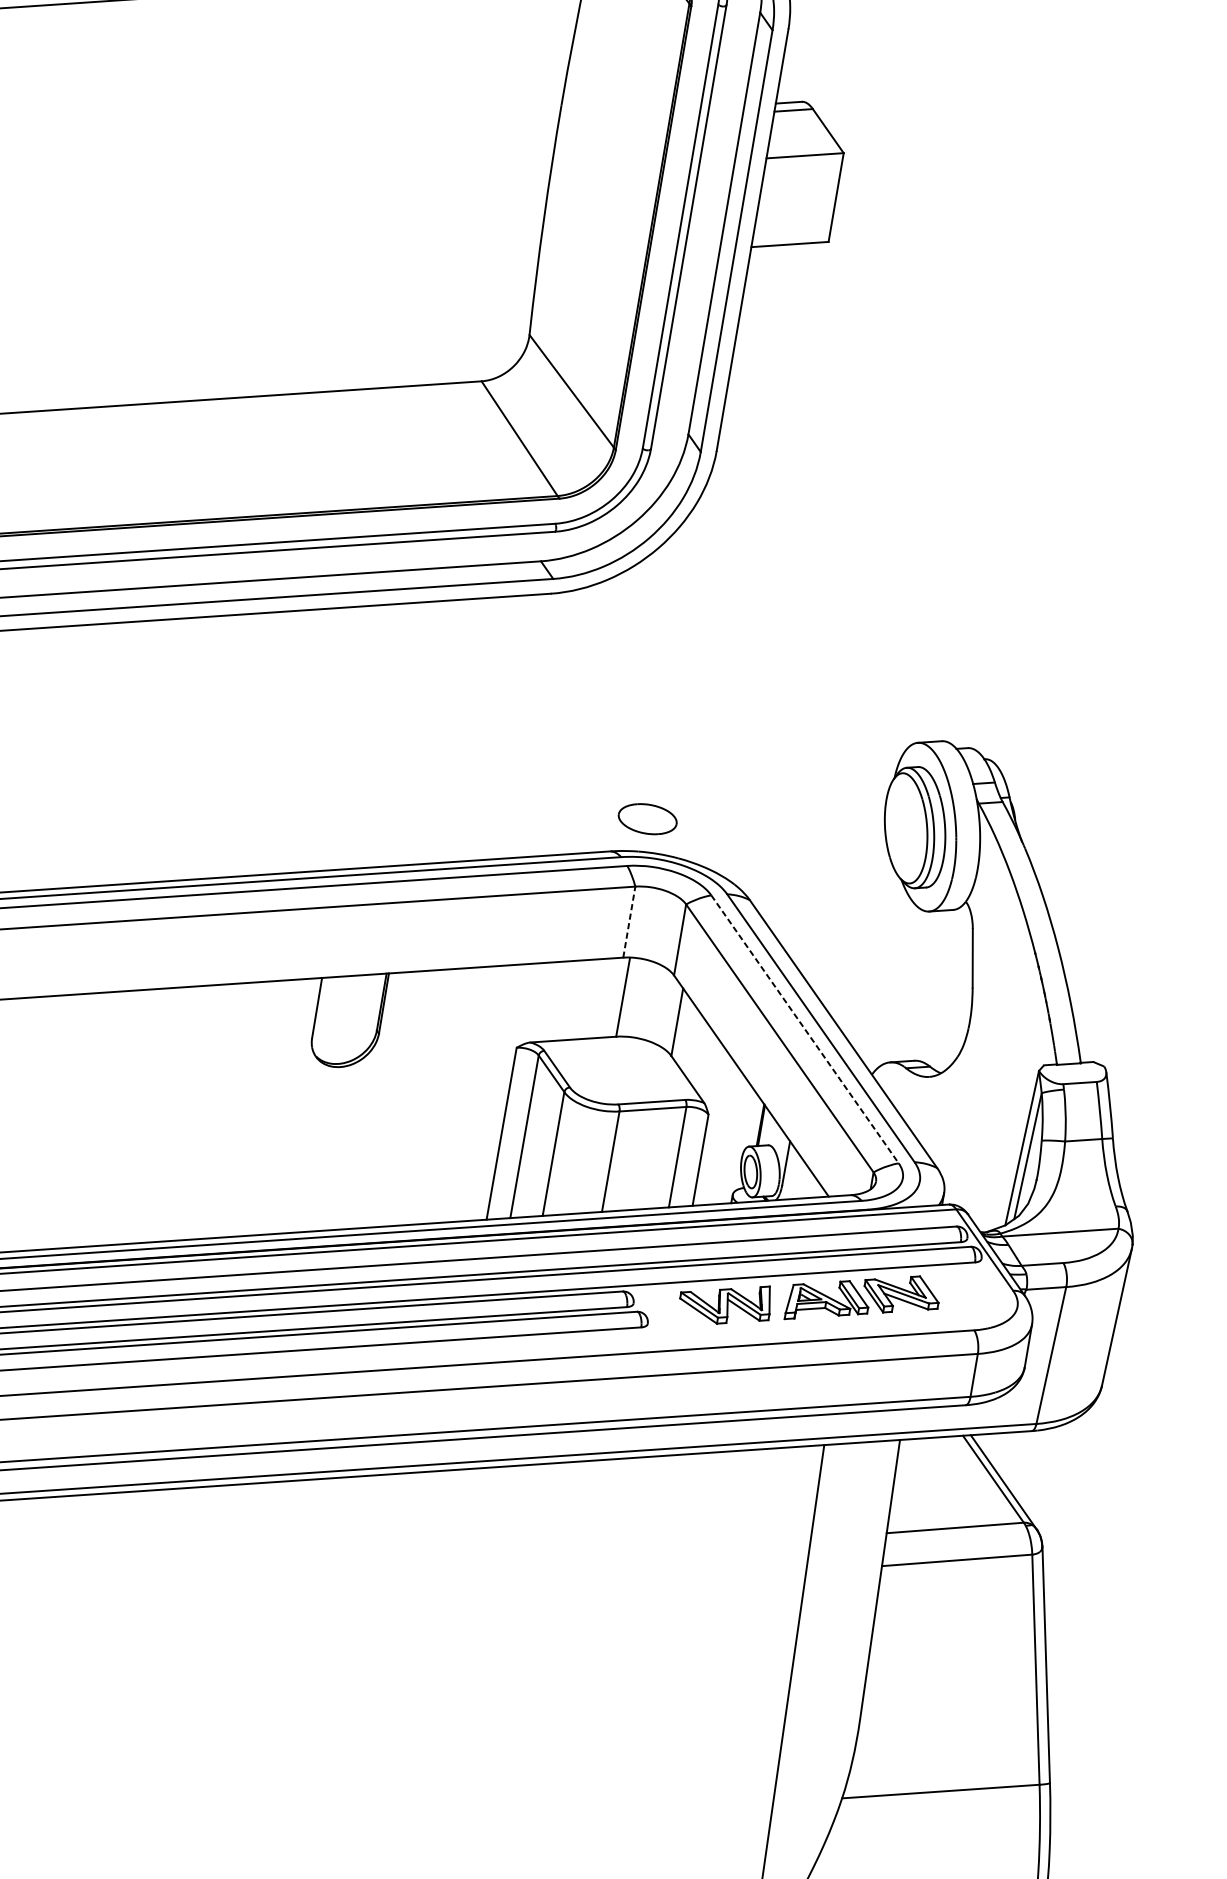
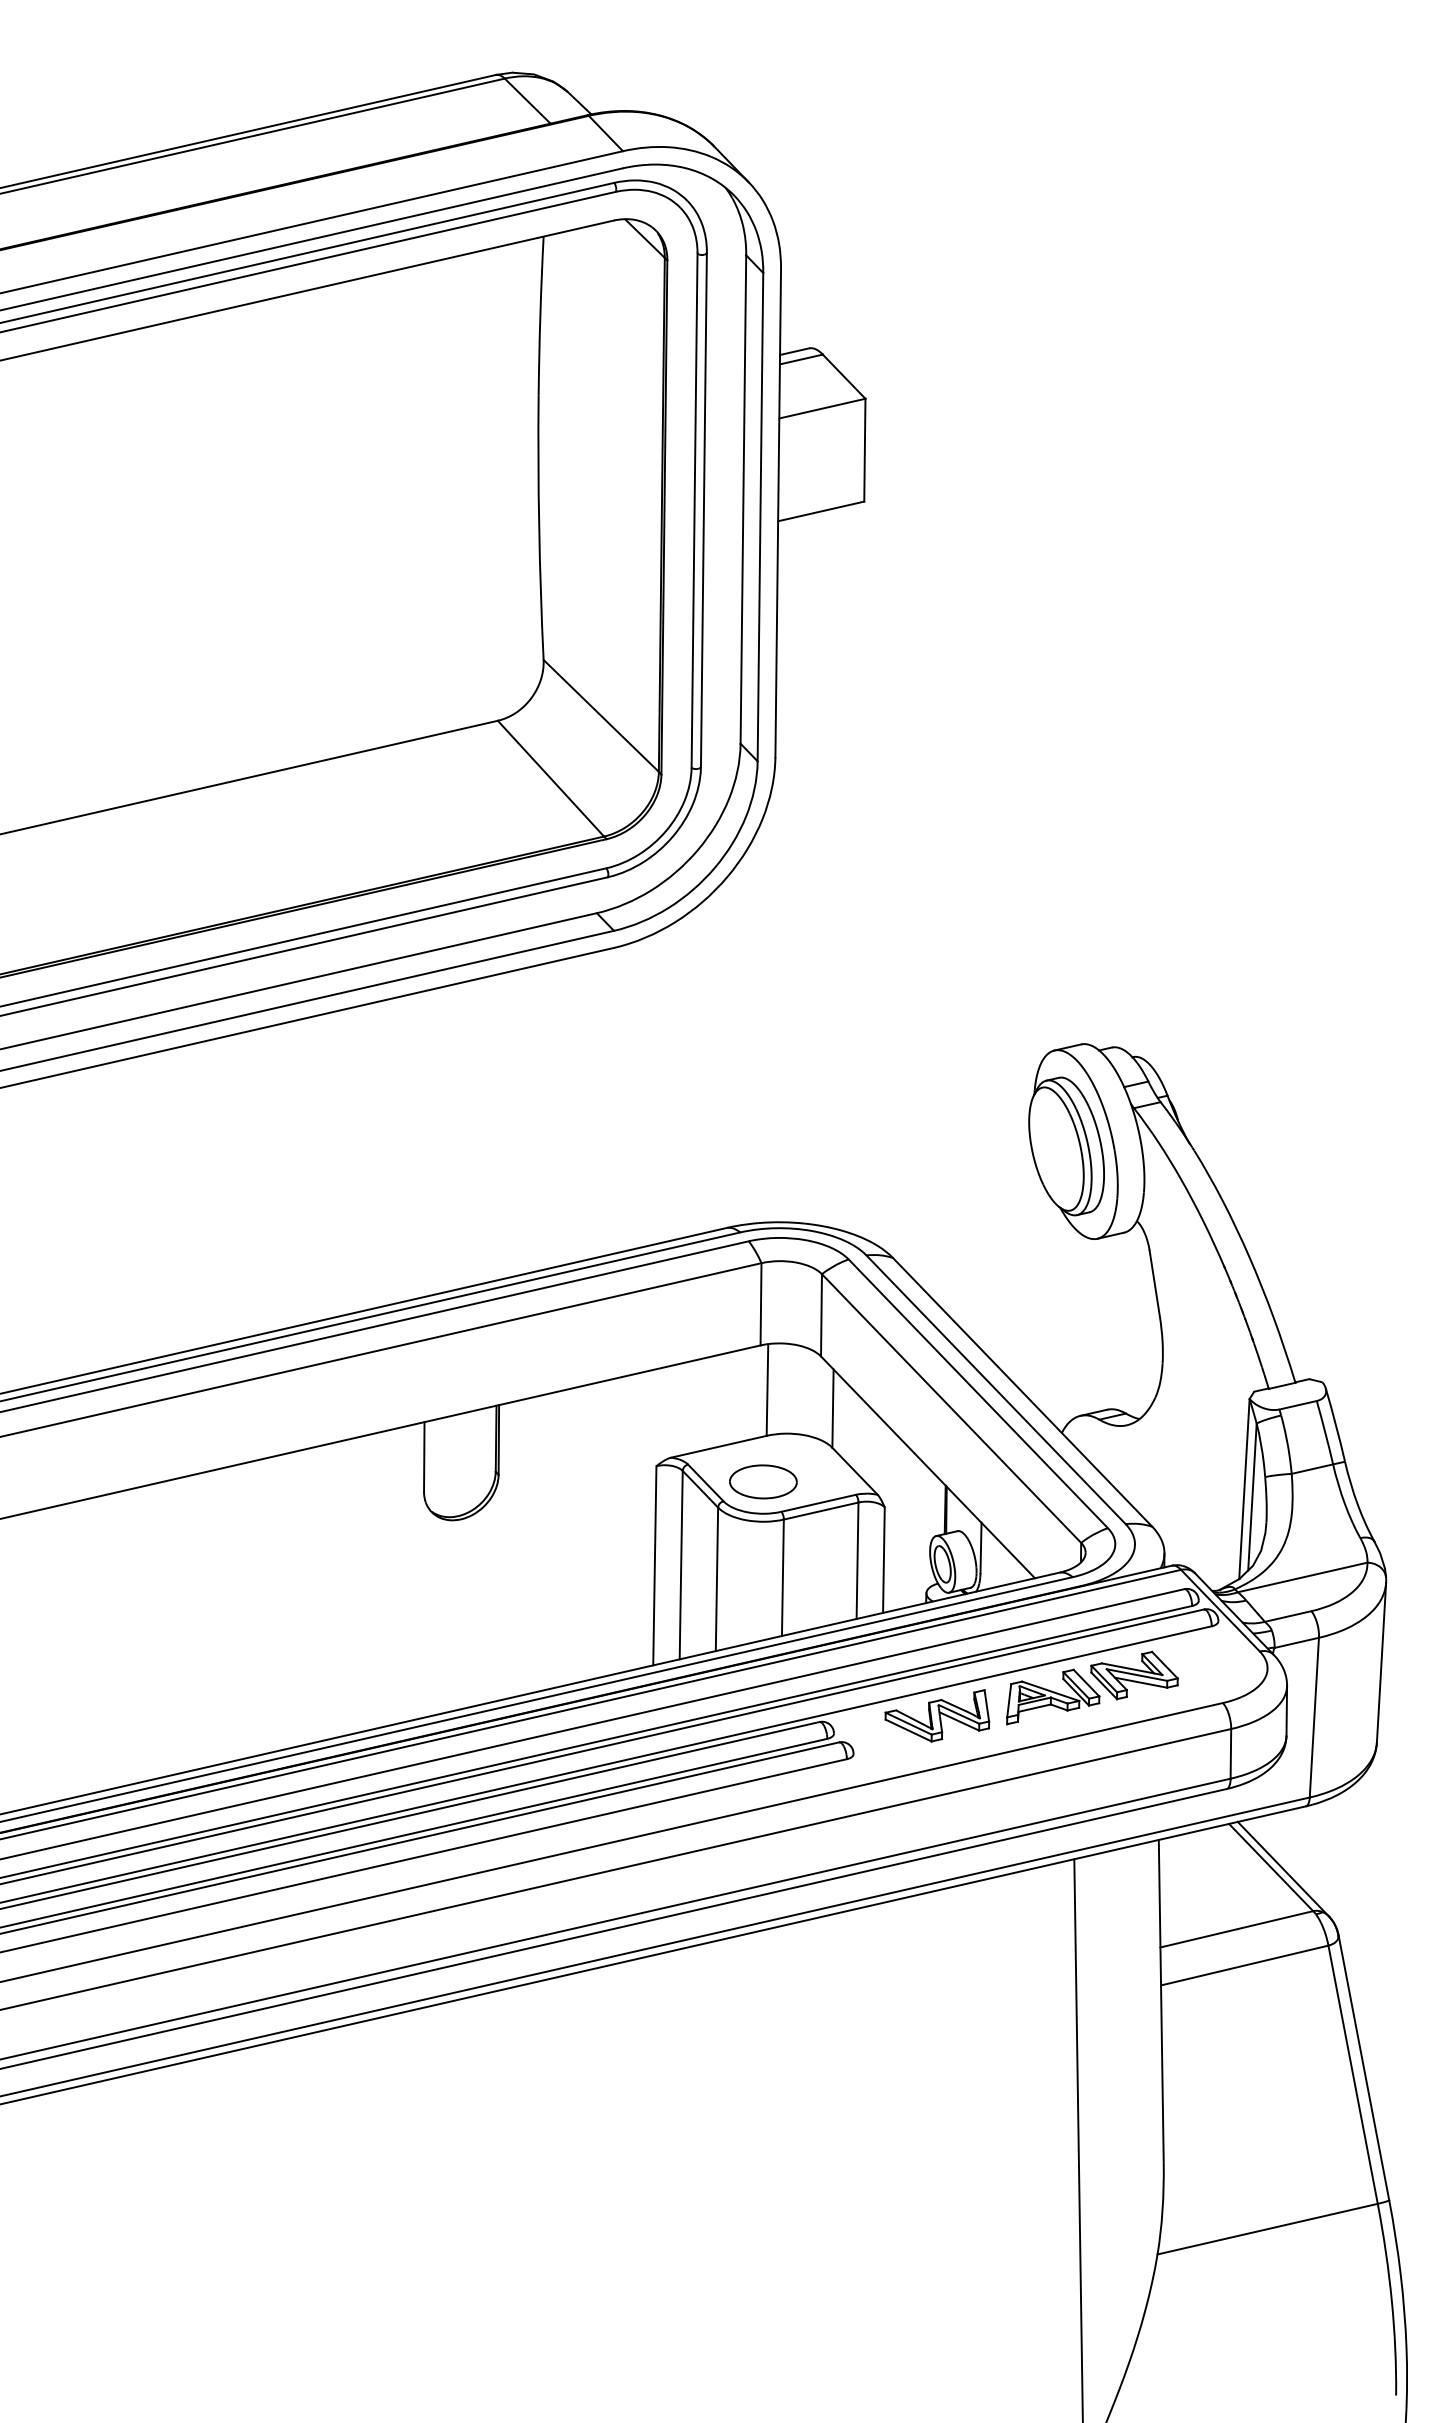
part: (647, 818) -> (763, 1481), moved
line: (629, 921) -> (761, 1303), dashed -> solid
line: (805, 1029) -> (978, 1393), dashed -> solid

